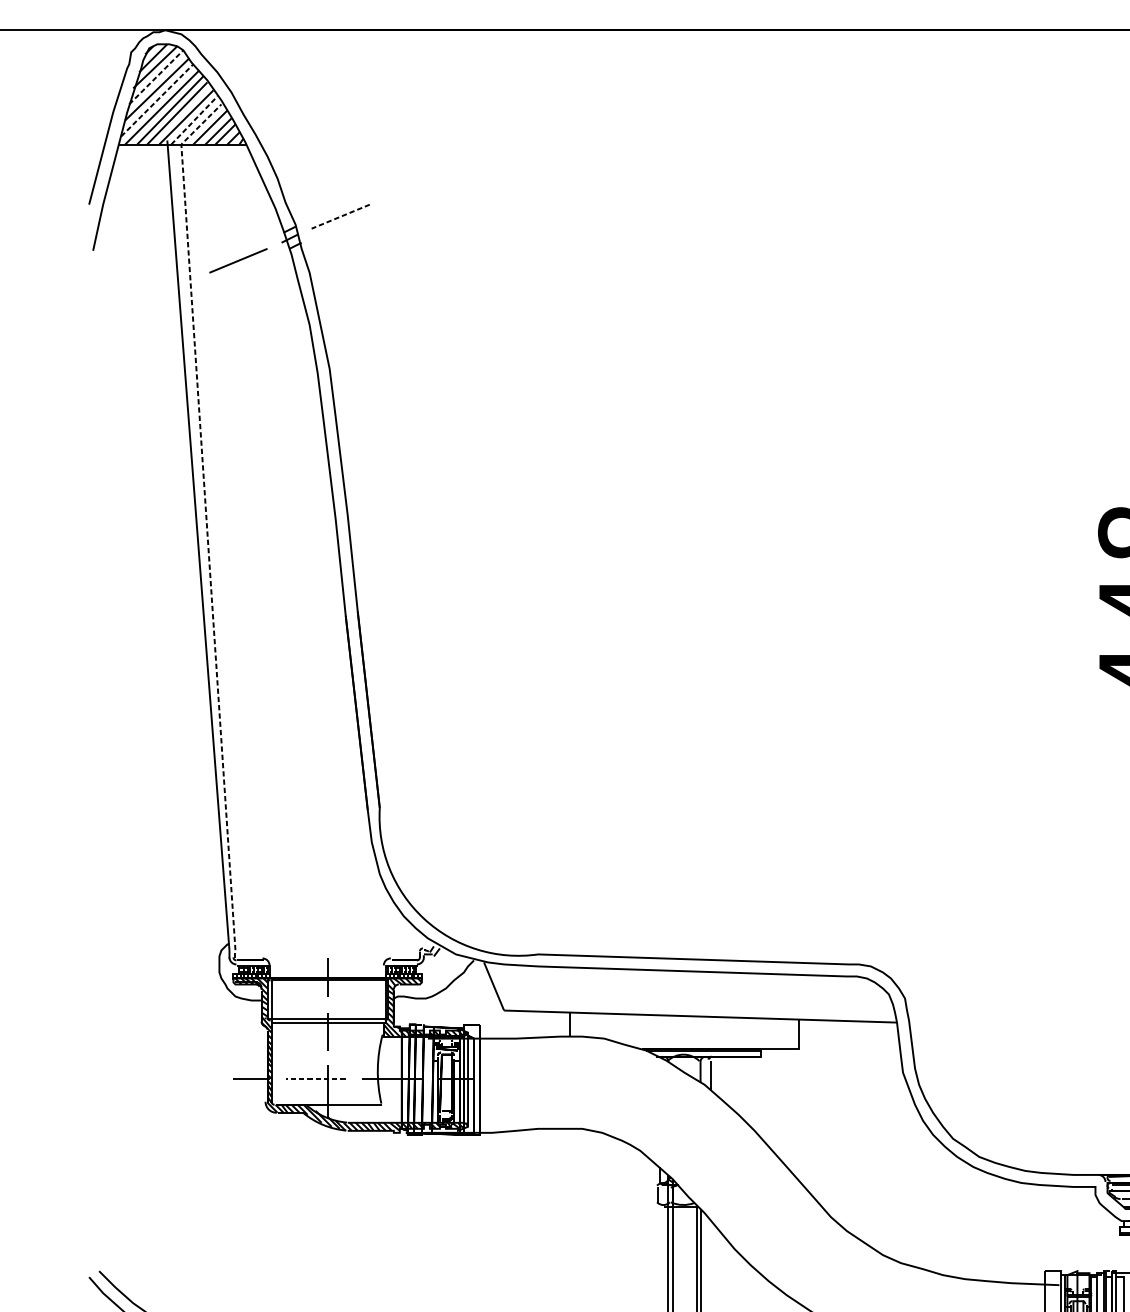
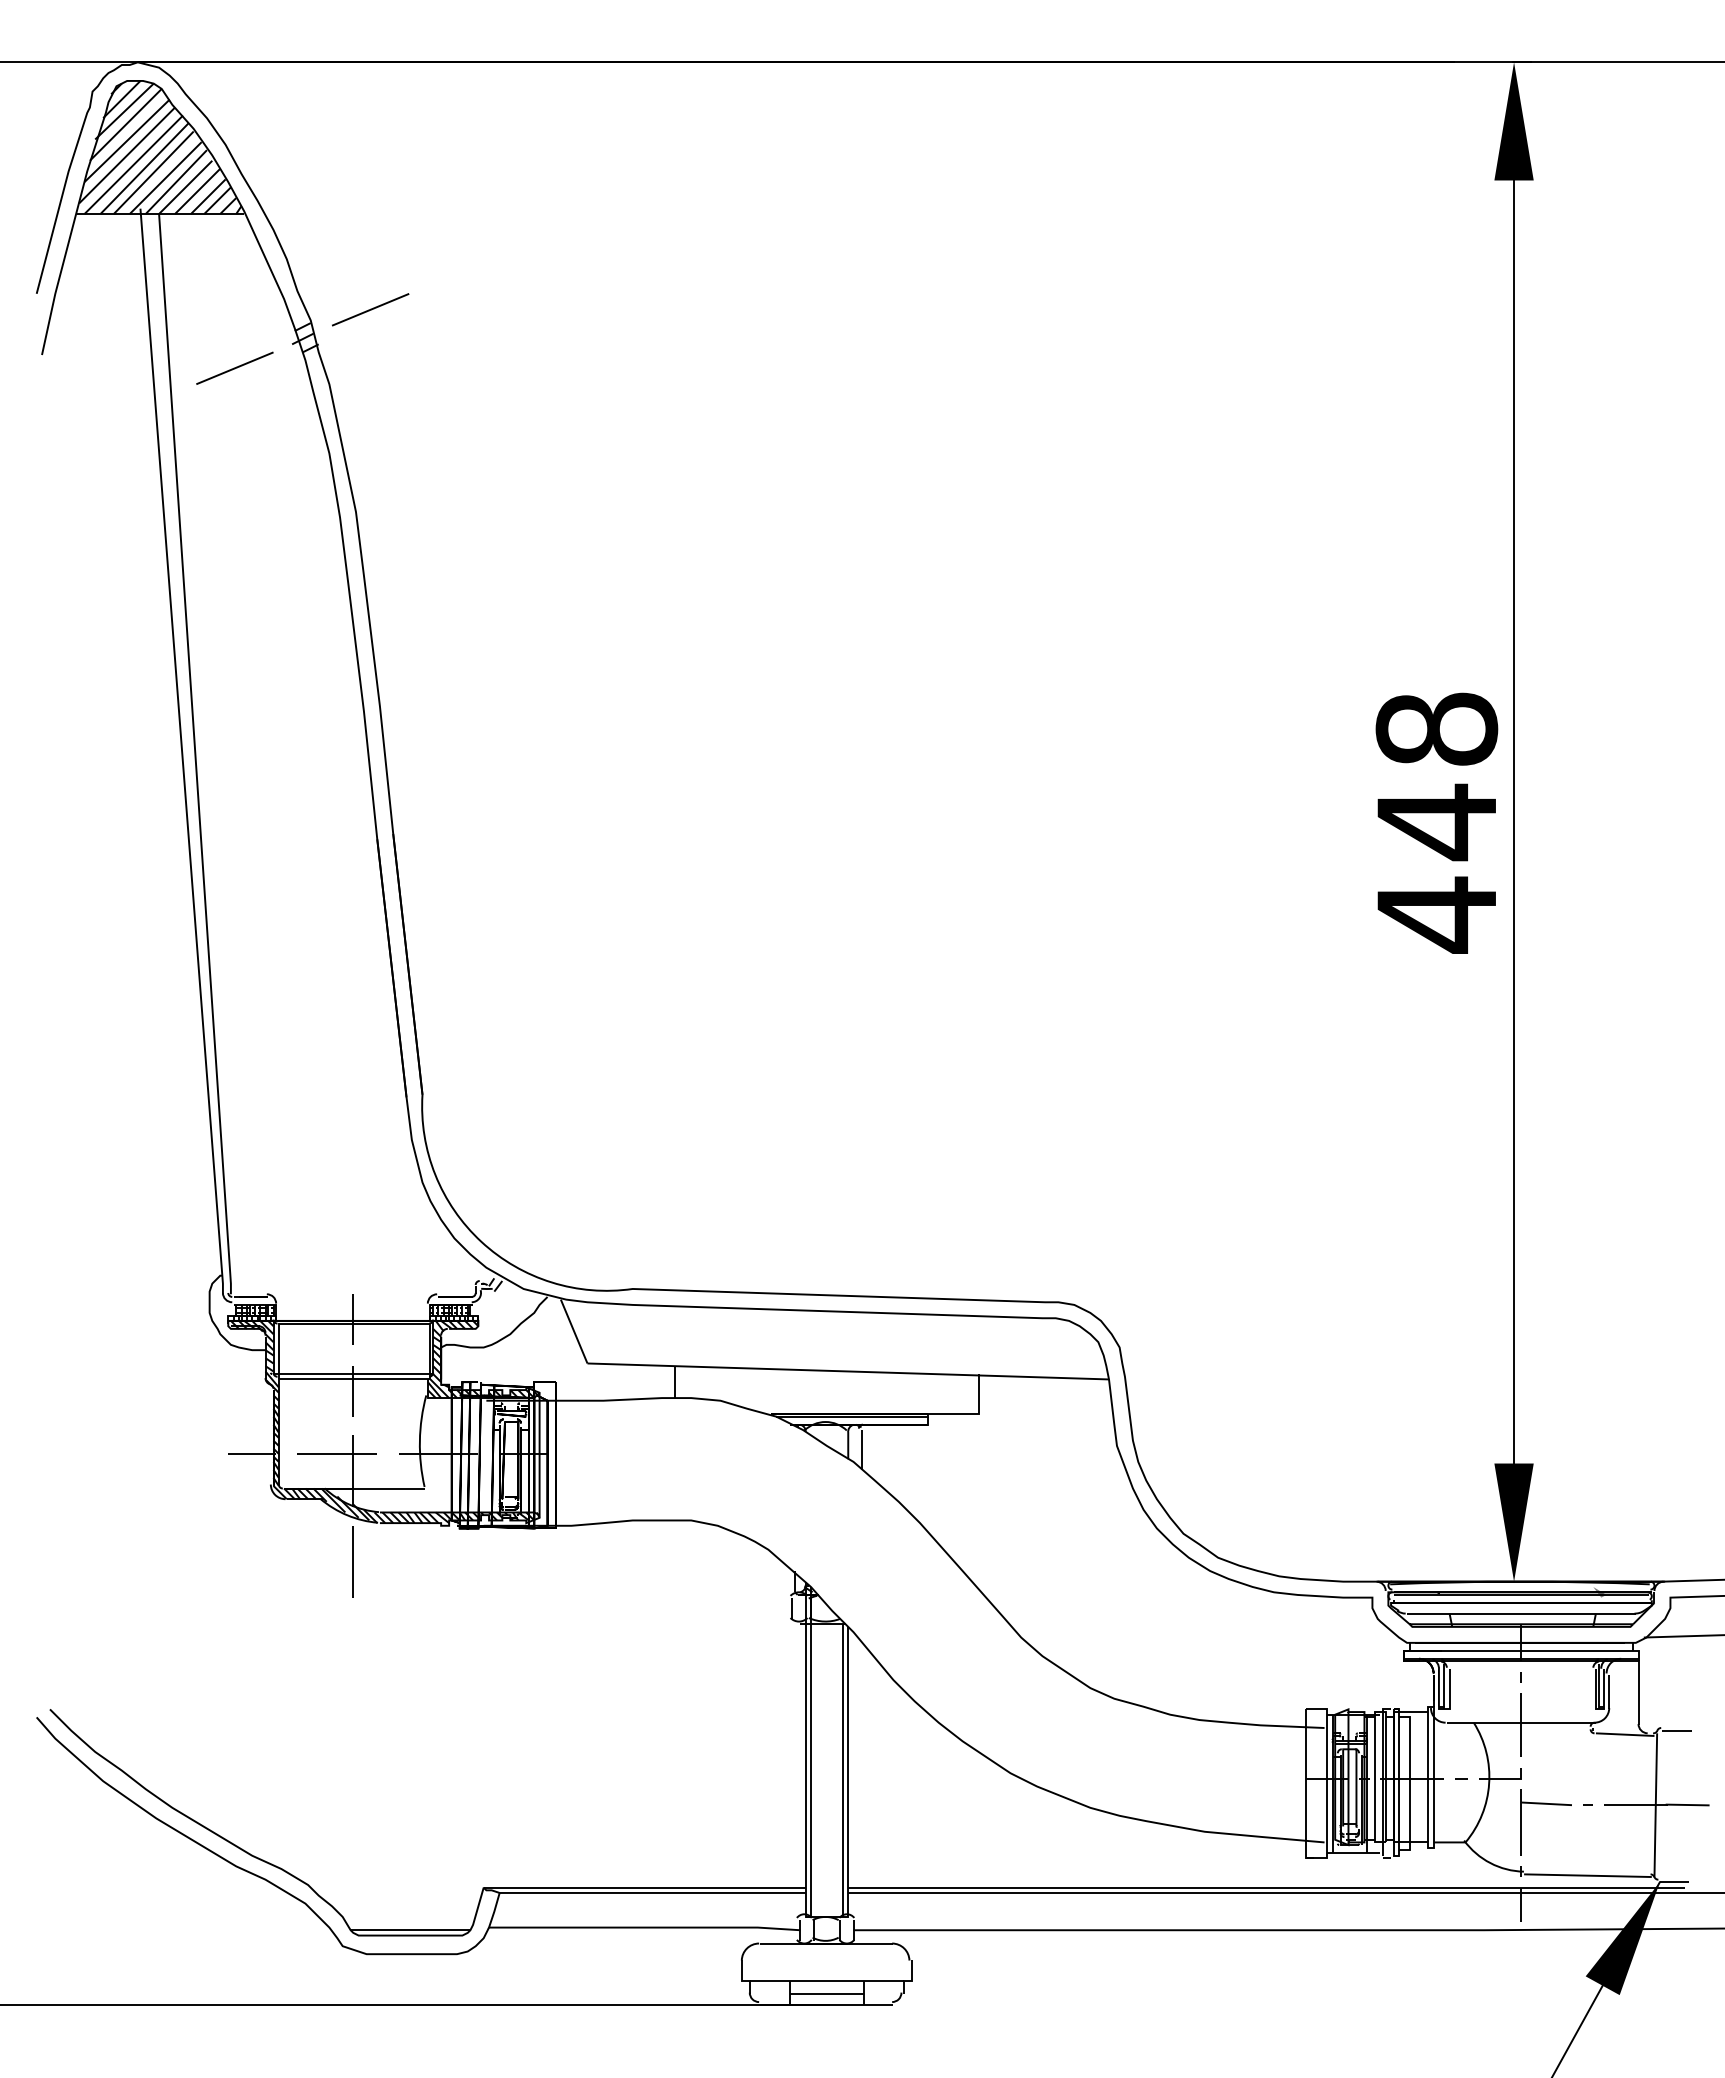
line: (156, 77) -> (125, 124), dashed -> solid
line: (157, 100) -> (127, 155), dashed -> solid
line: (194, 120) -> (176, 181), dashed -> solid
line: (340, 216) -> (370, 309), dashed -> solid
line: (206, 523) -> (192, 716), dashed -> solid
line: (315, 1078) -> (337, 1453), dashed -> solid
line: (327, 1159) -> (352, 1561), added

